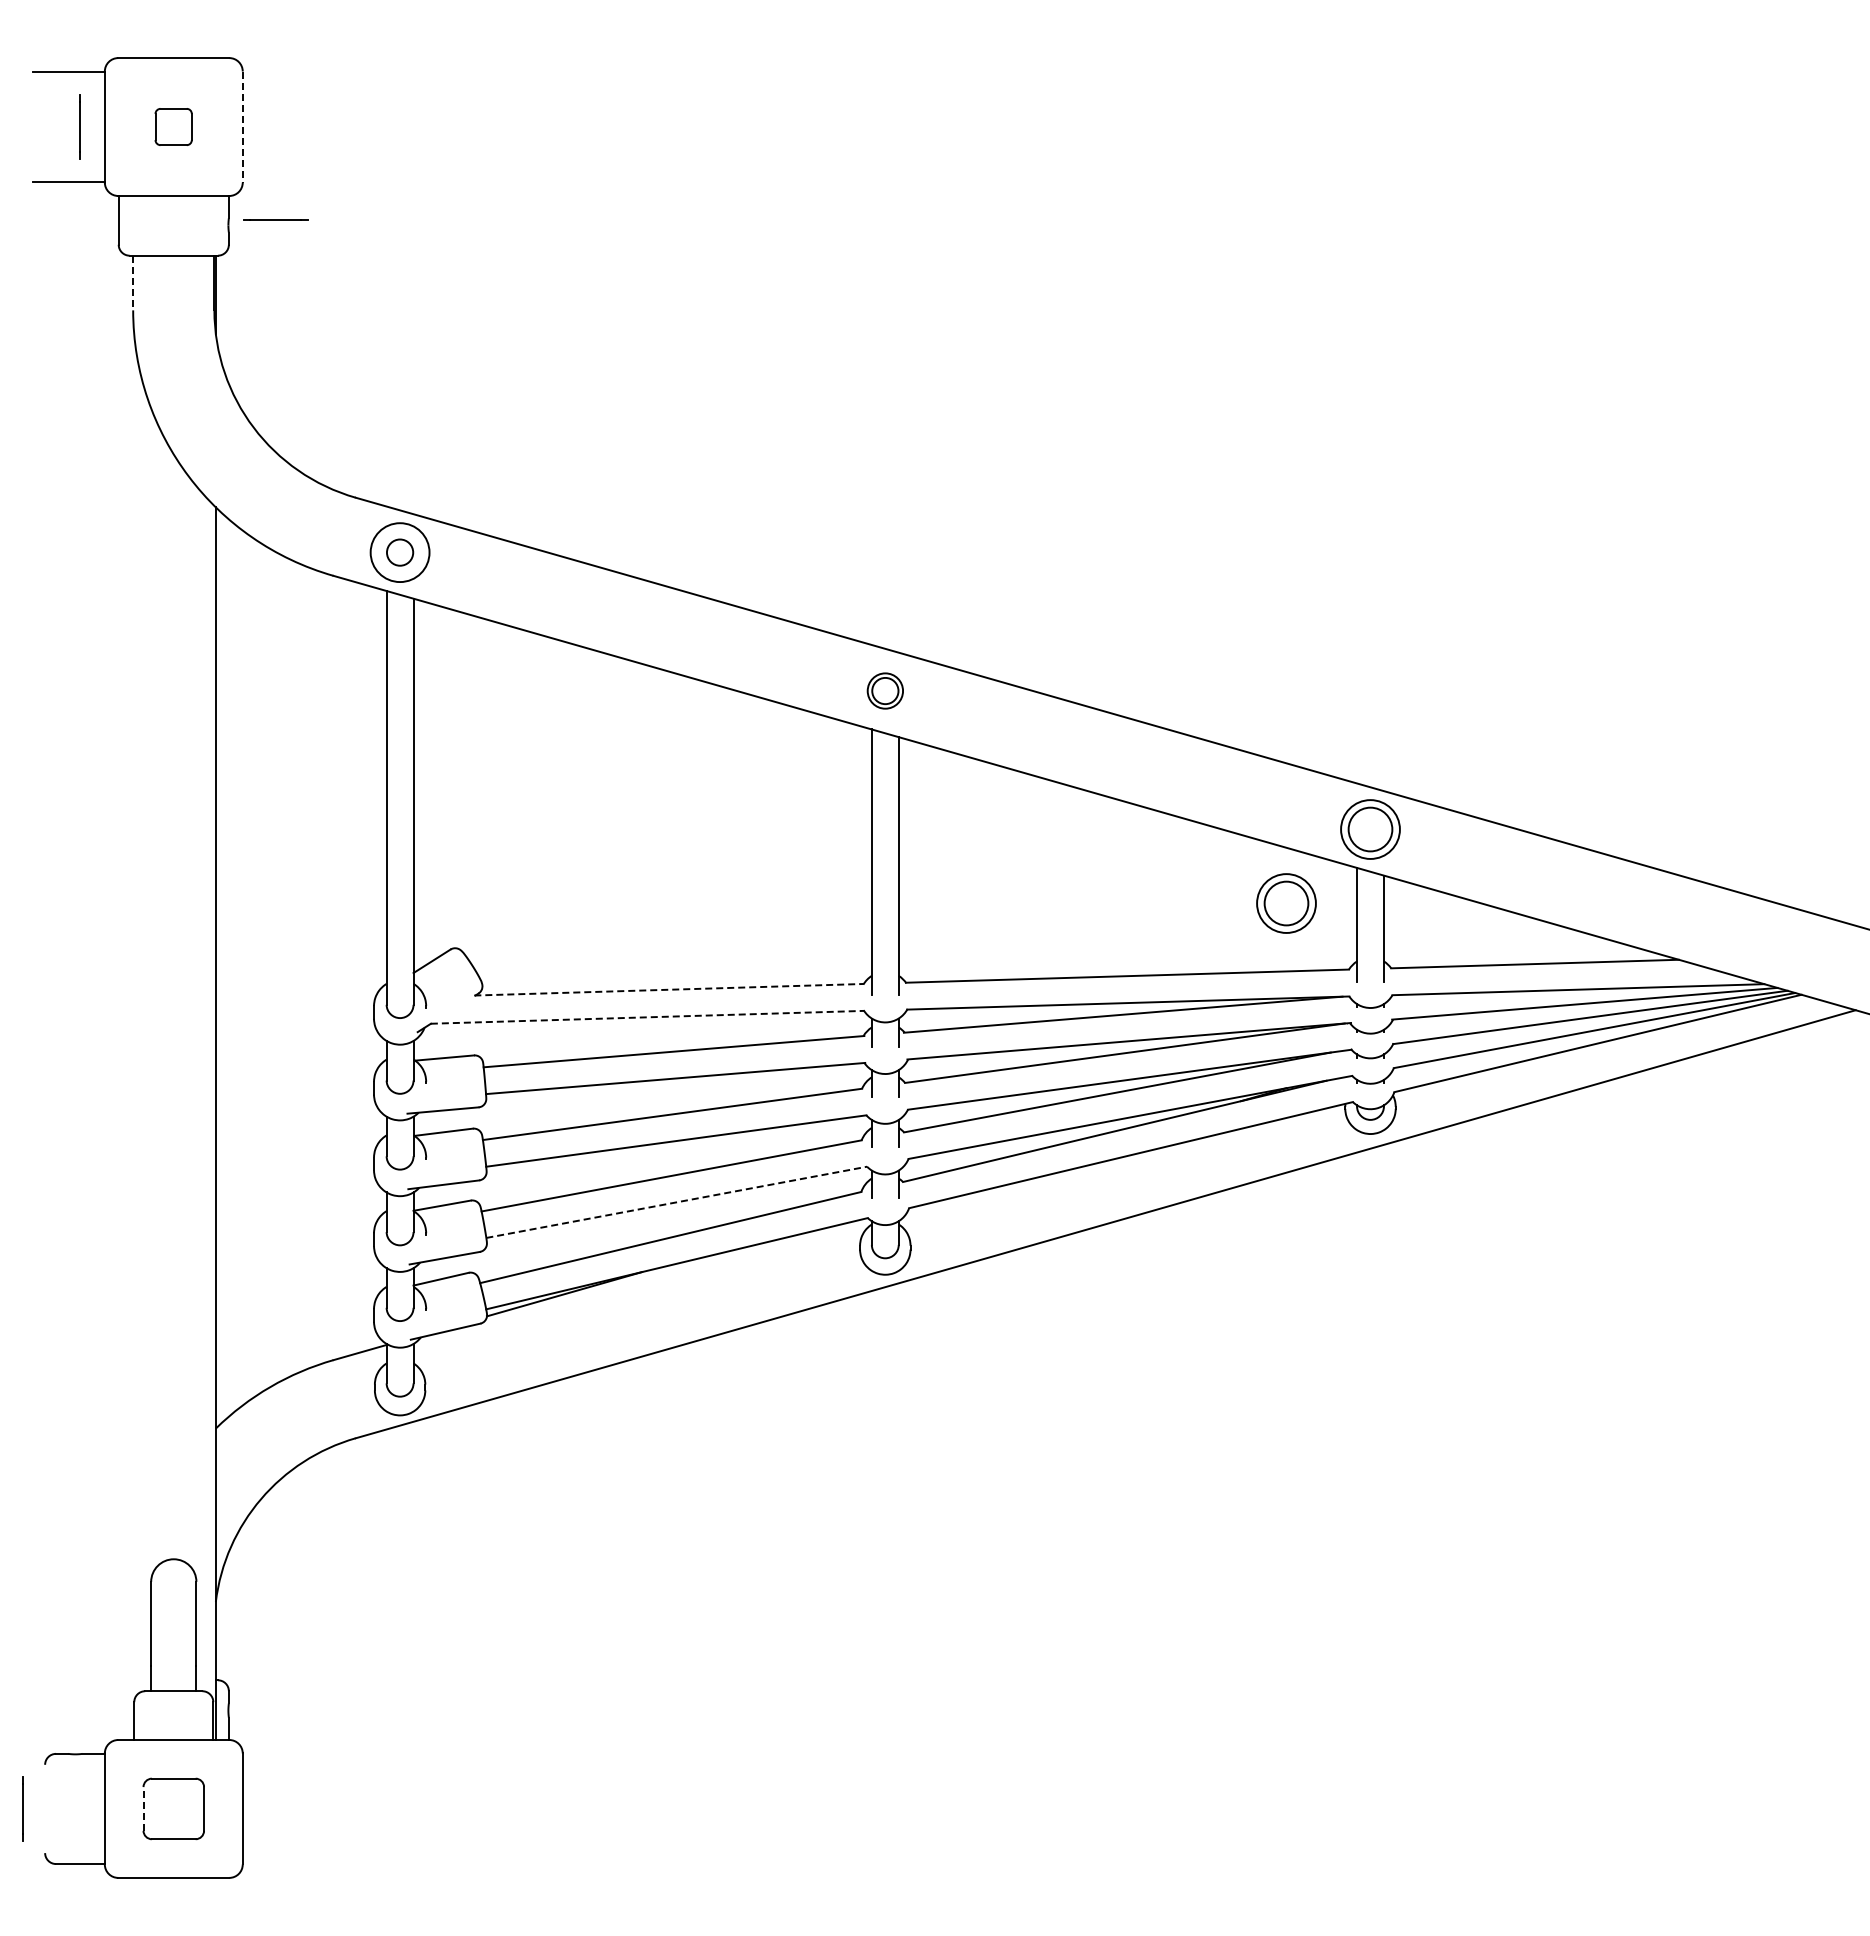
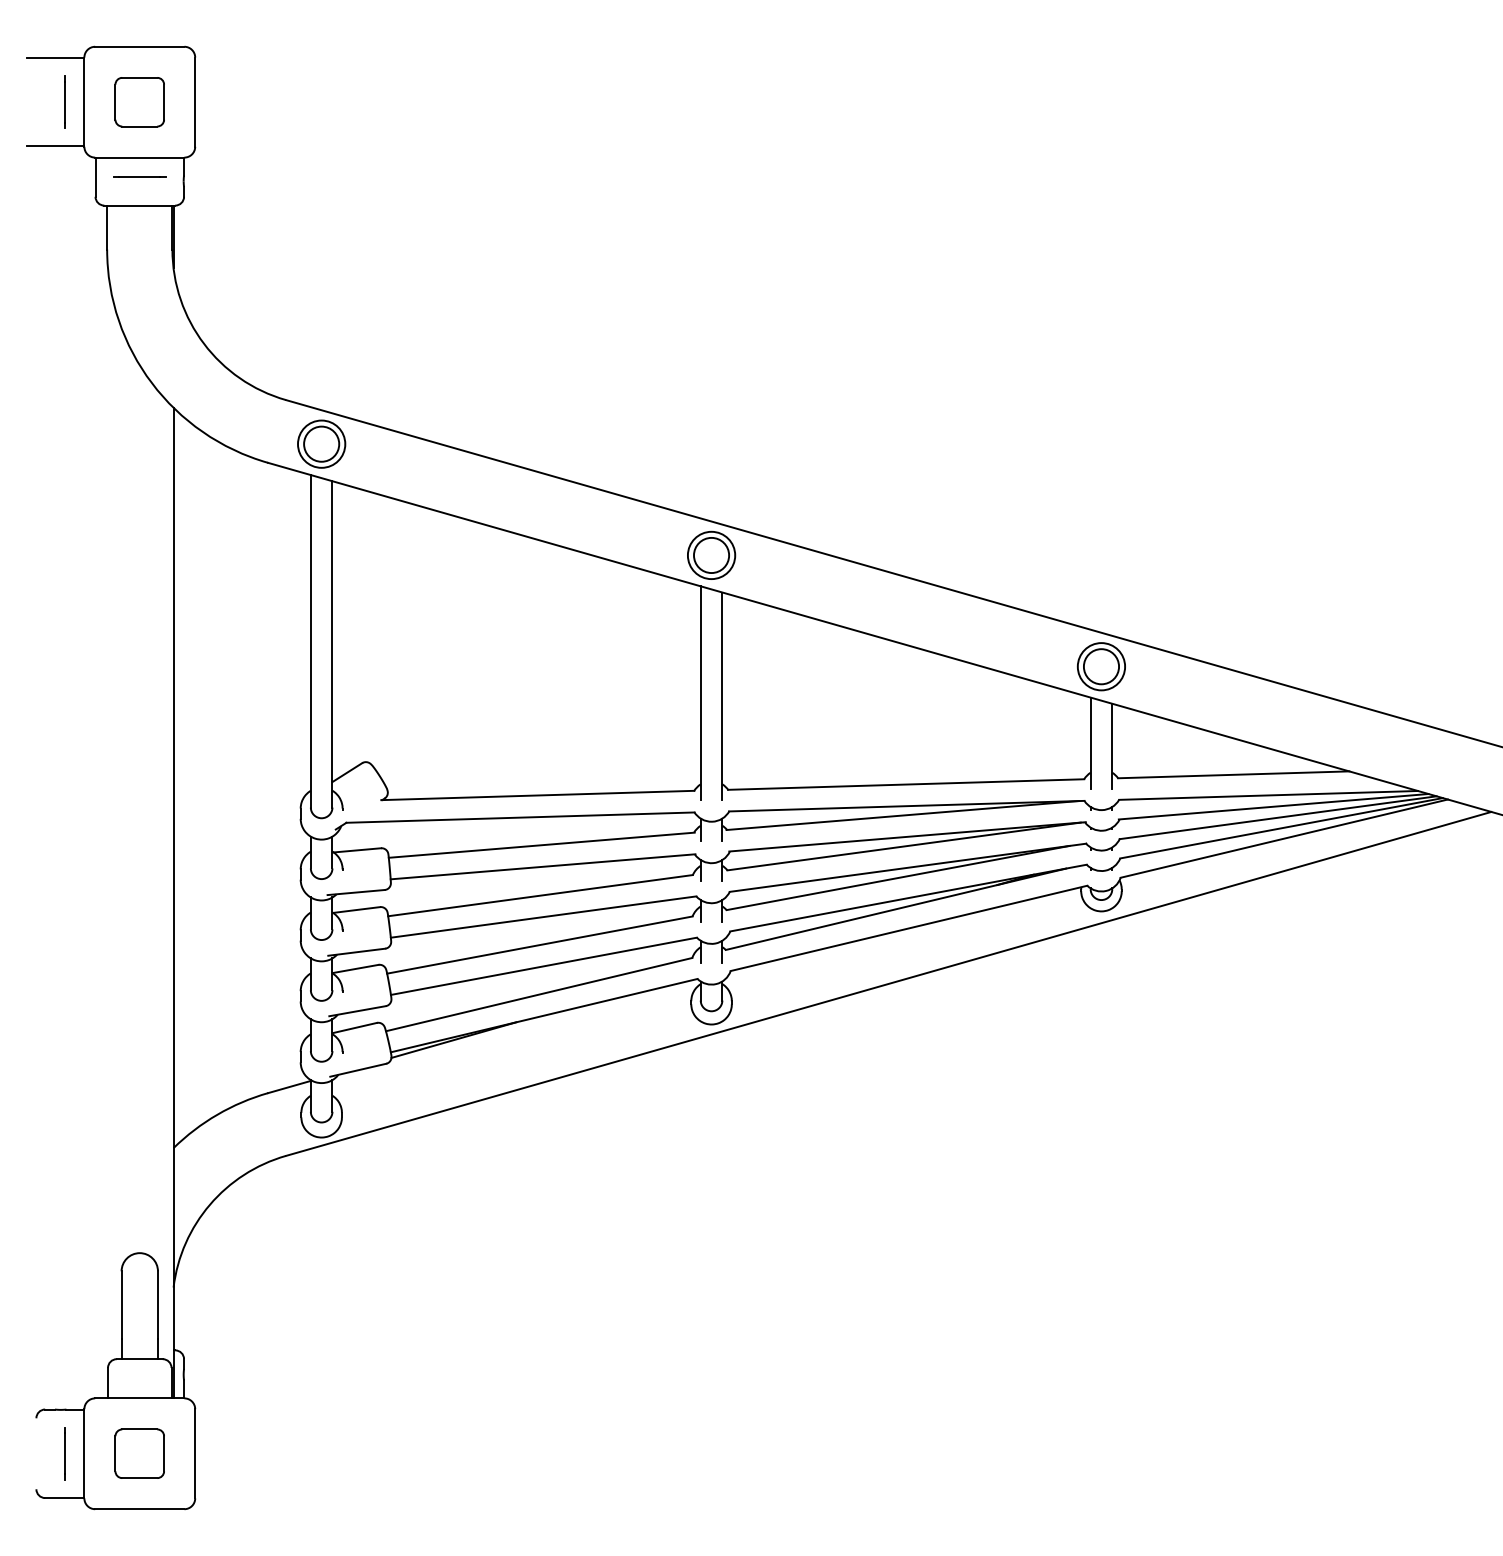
part: (173, 126) -> (139, 101), size x1.67
line: (242, 127) -> (195, 102), dashed -> solid
line: (275, 219) -> (139, 176), moved
line: (133, 283) -> (107, 227), dashed -> solid
circle: (399, 552) -> (321, 444), size x1.67
part: (885, 690) -> (711, 555), size x1.67
part: (1286, 903) -> (1033, 726), removed
line: (669, 989) -> (538, 795), dashed -> solid
line: (647, 1017) -> (520, 817), dashed -> solid
line: (676, 1202) -> (543, 966), dashed -> solid
line: (22, 1808) -> (64, 1453), moved
line: (143, 1808) -> (115, 1453), dashed -> solid

